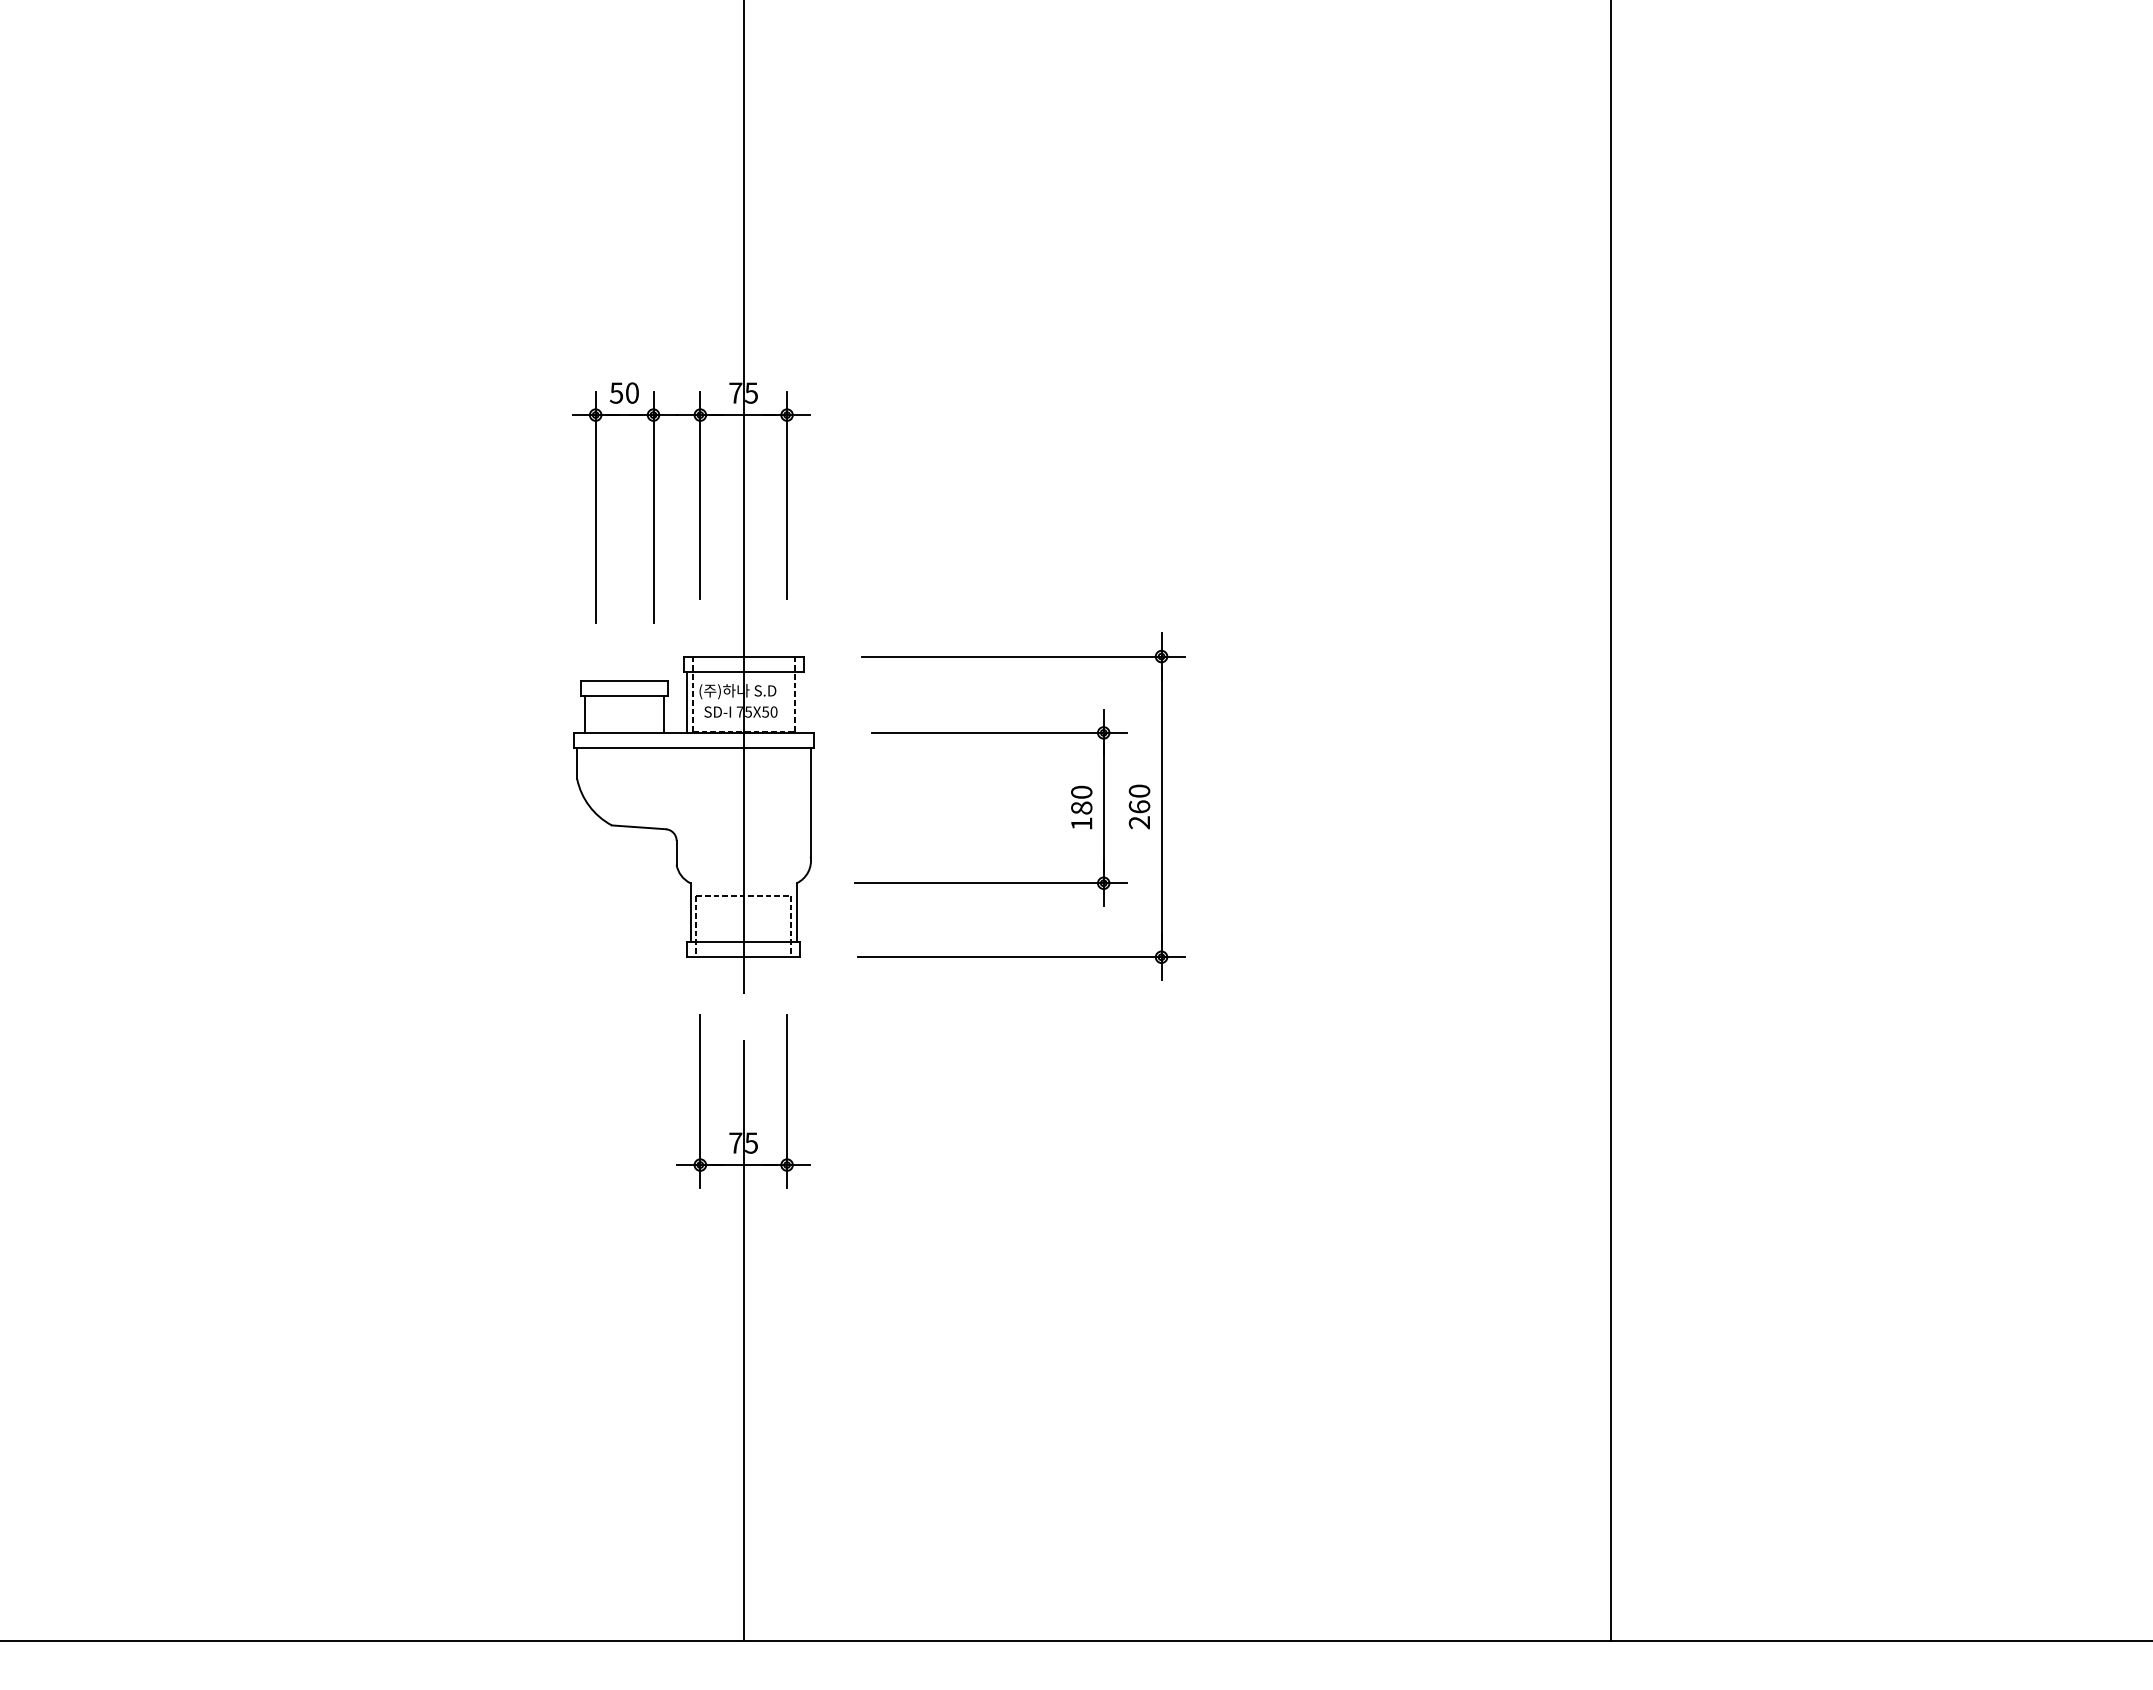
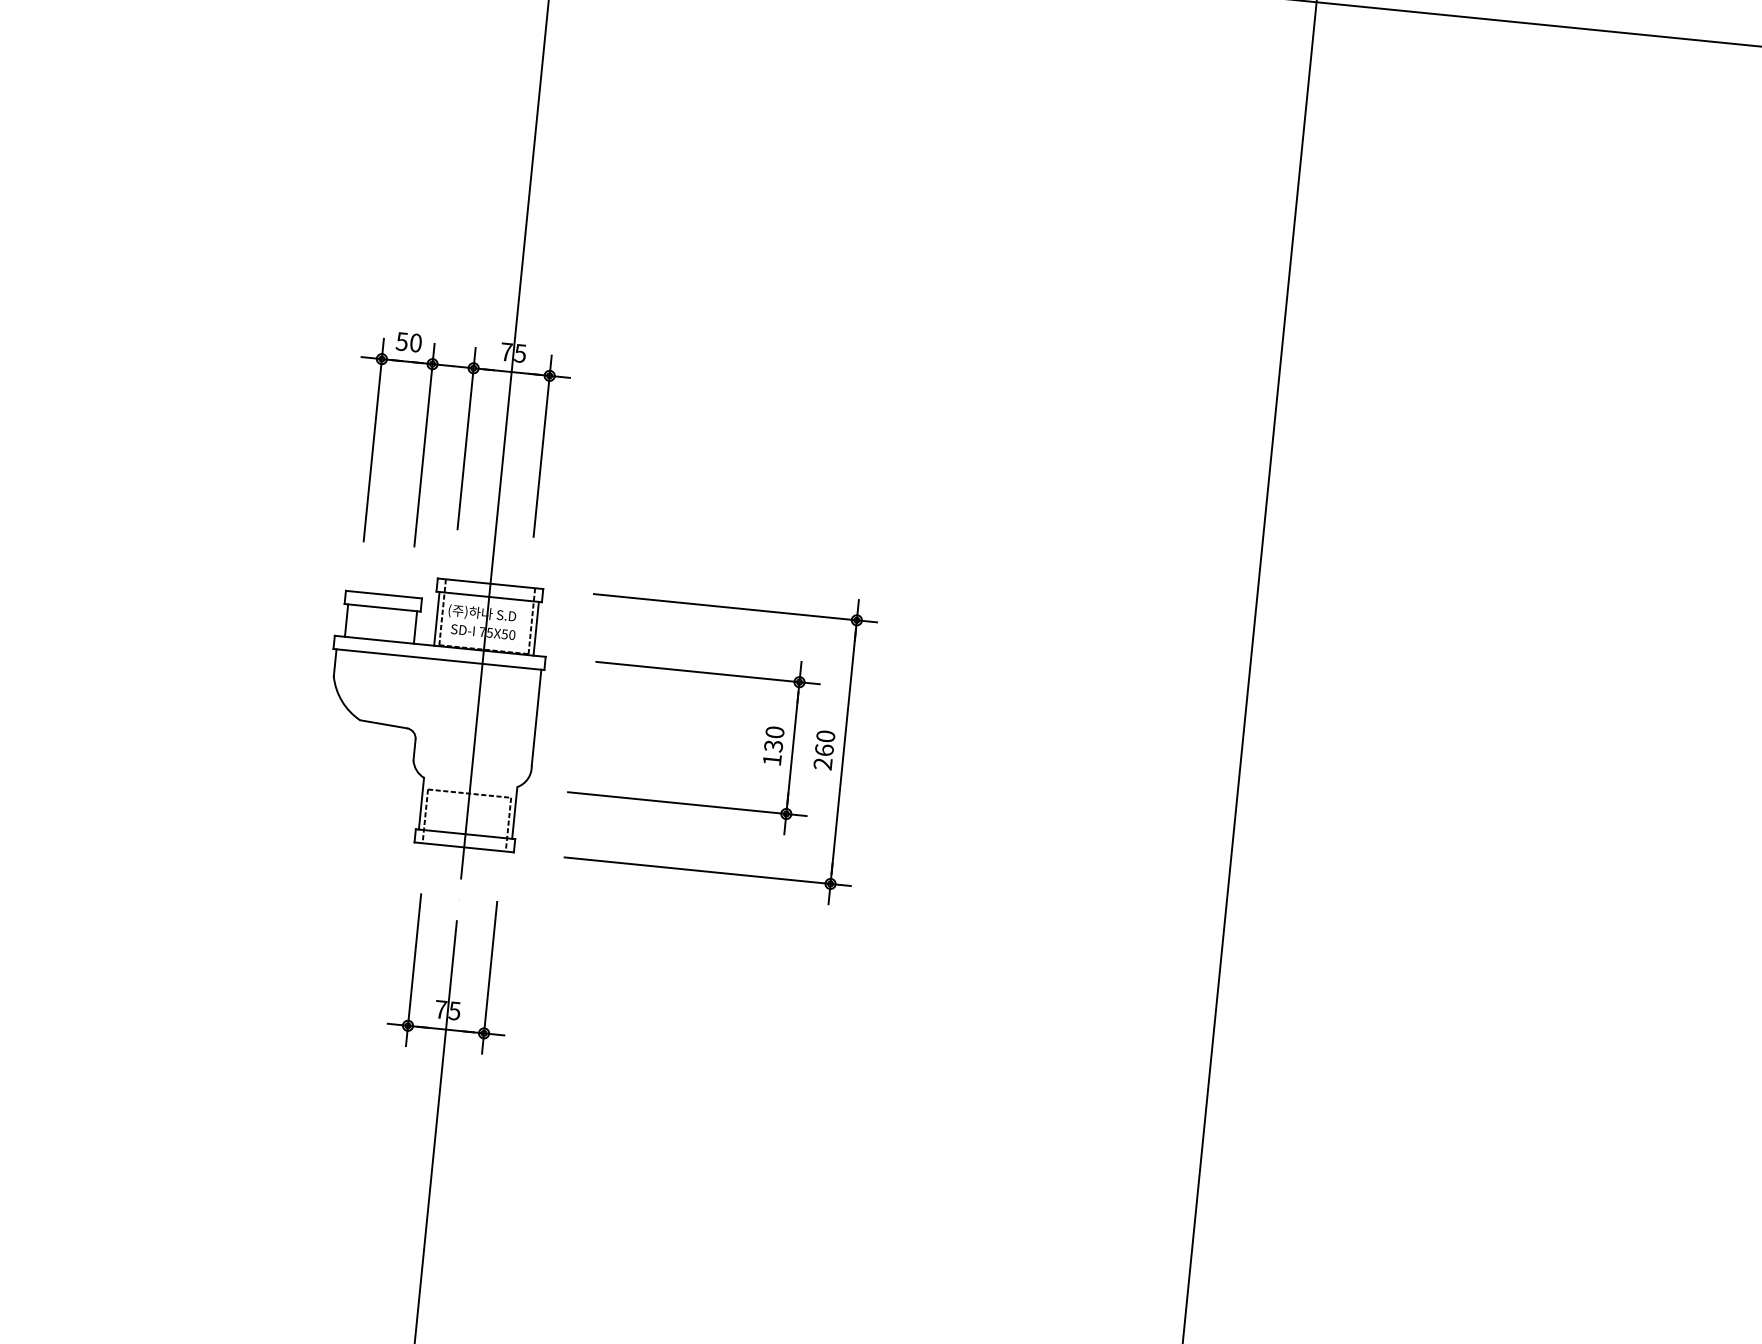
line: (800, 701) -> (536, 628), added
text: (1081, 807) -> (773, 745), 180 -> 130

